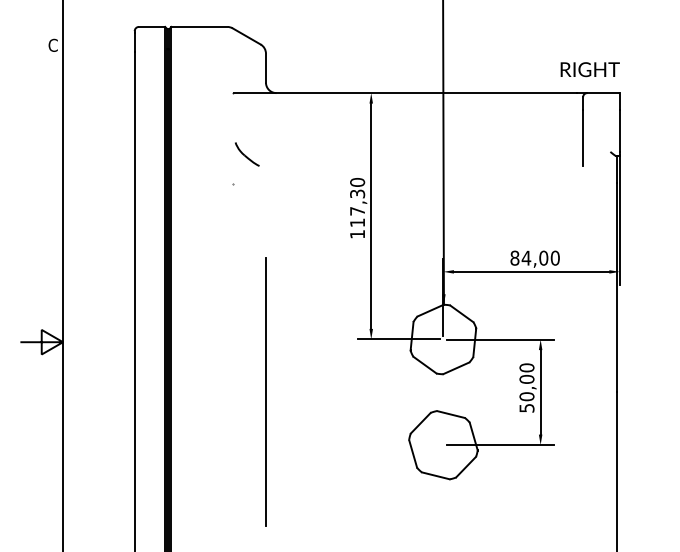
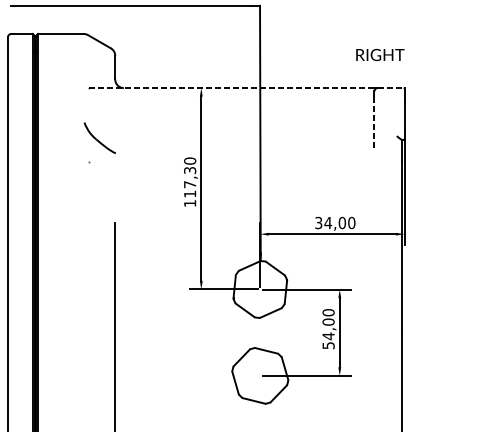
text: (589, 69) -> (379, 54), moved
line: (405, 93) -> (229, 88), solid -> dashed
line: (603, 93) -> (391, 88), solid -> dashed
line: (583, 137) -> (374, 124), solid -> dashed
part: (247, 154) -> (100, 138), size x1.6
text: (514, 257) -> (318, 222), 84,00 -> 34,00
text: (526, 396) -> (328, 336), 50,00 -> 54,00

